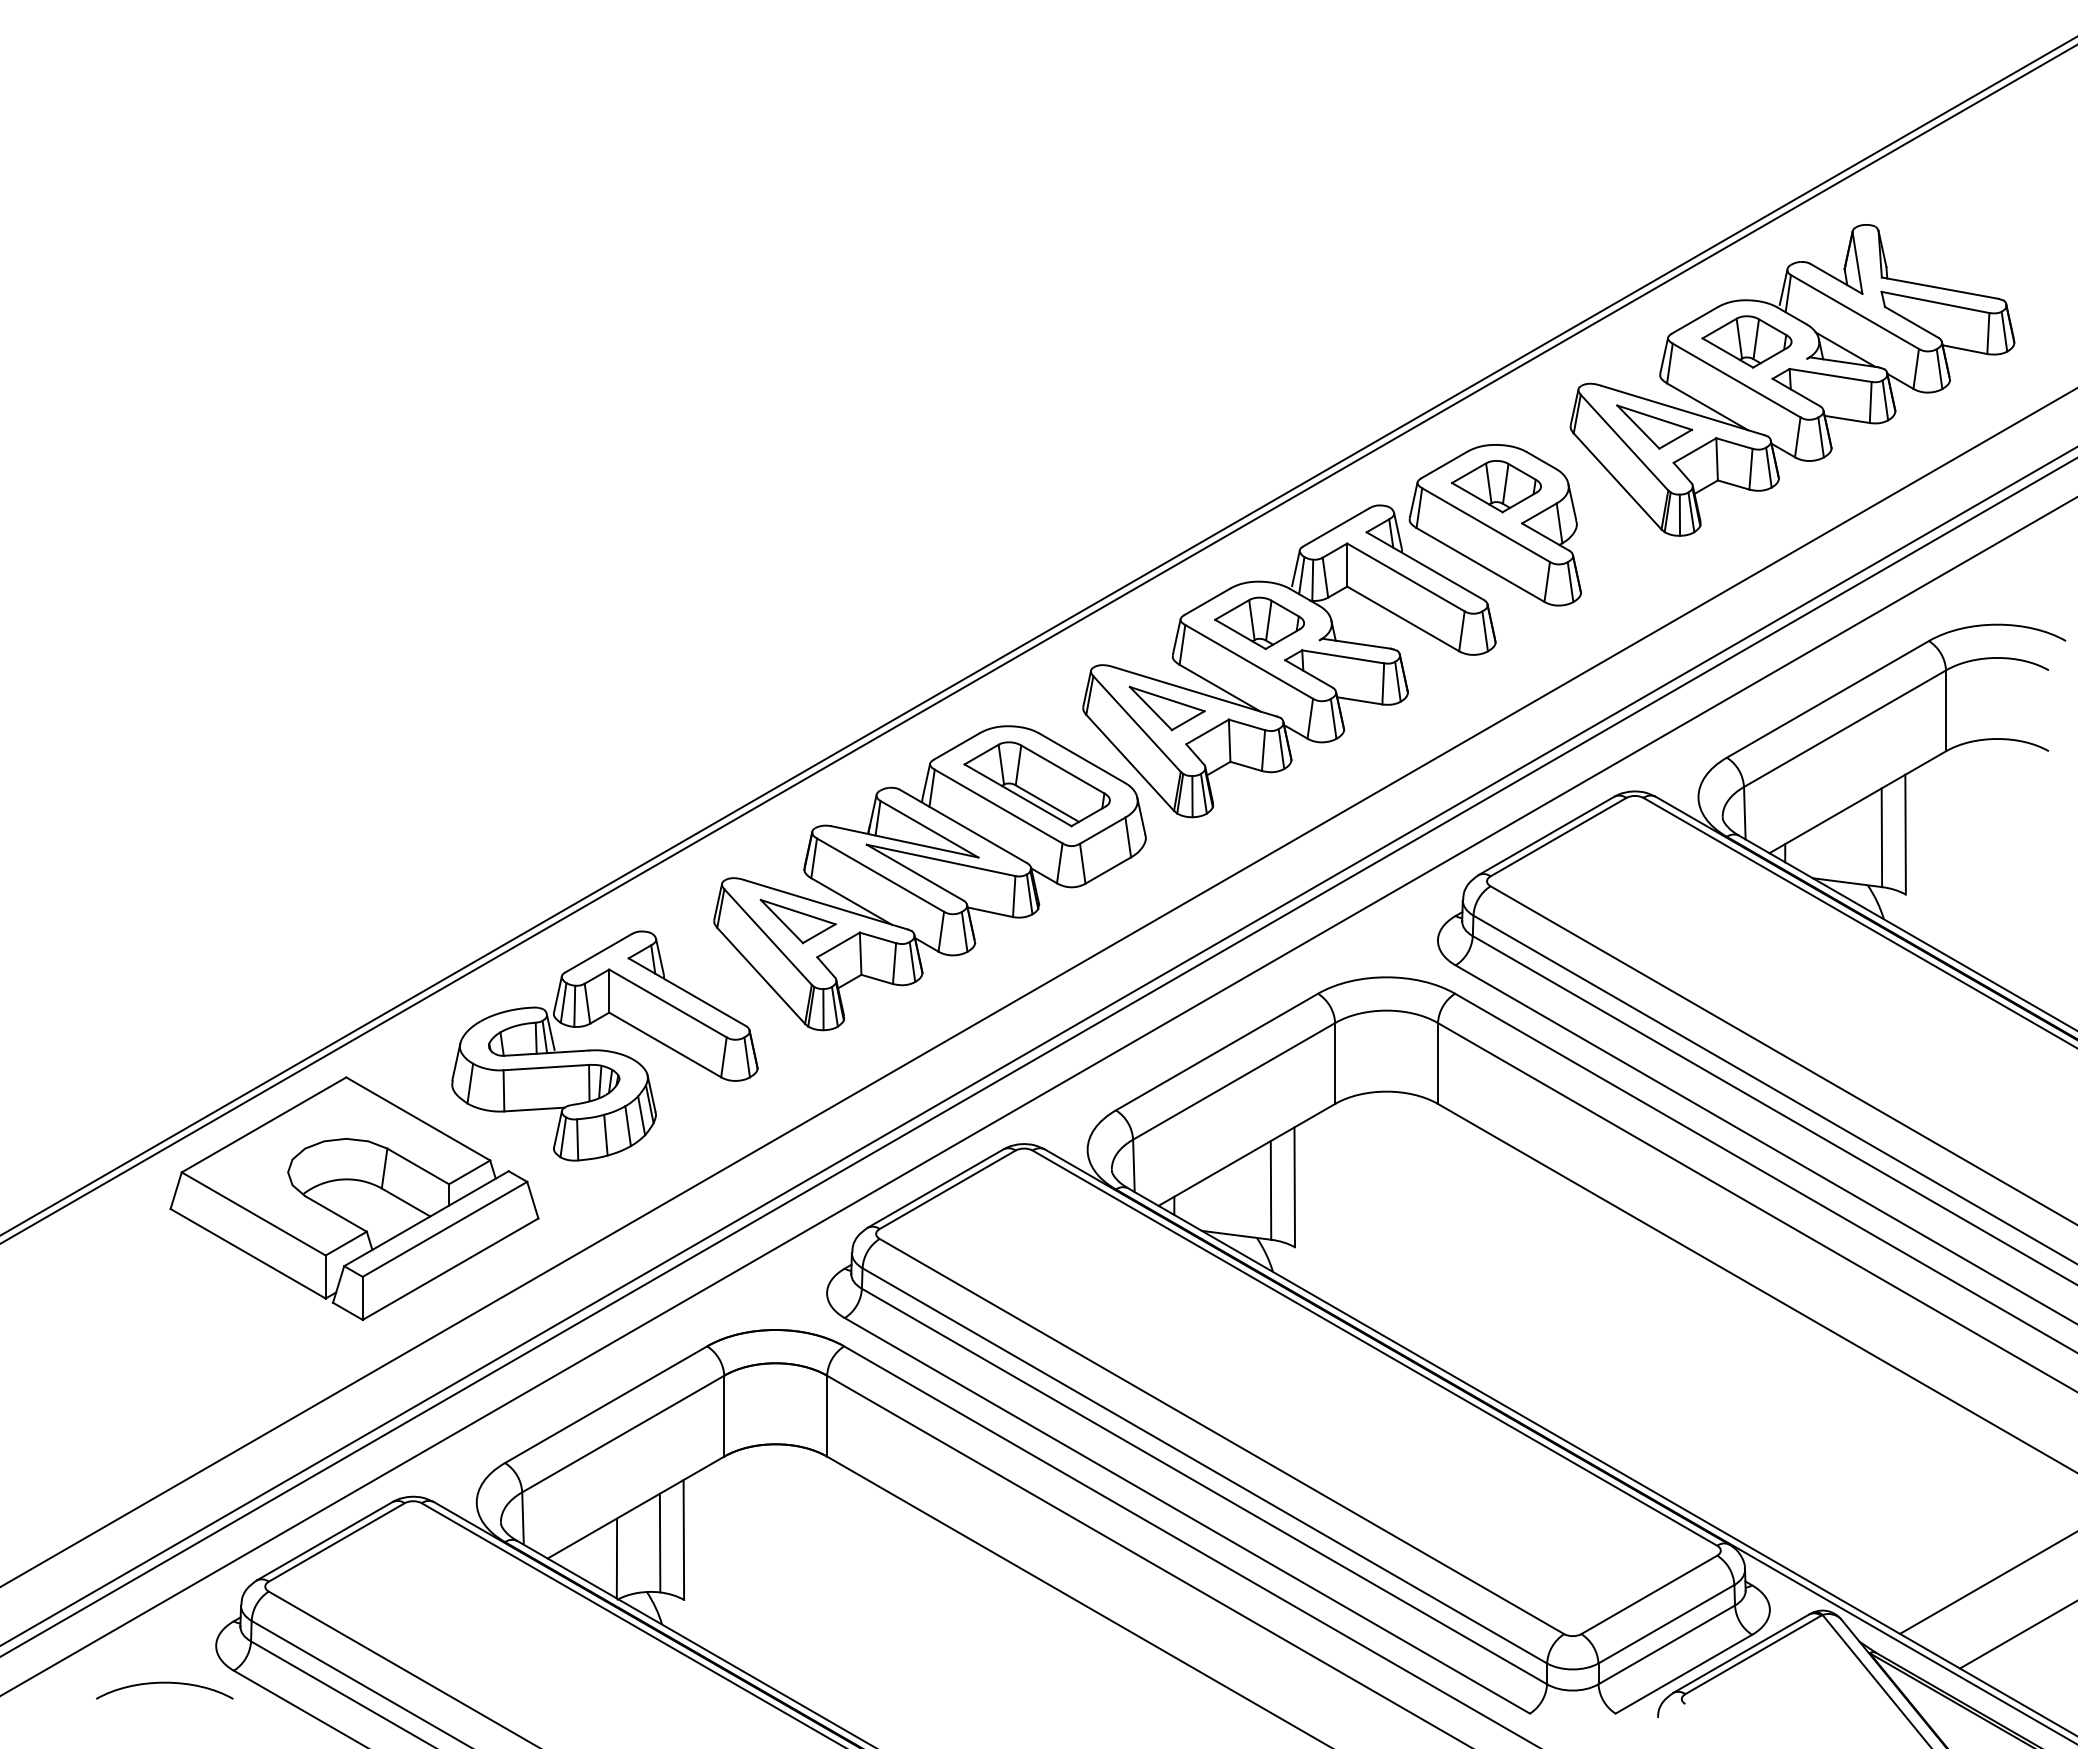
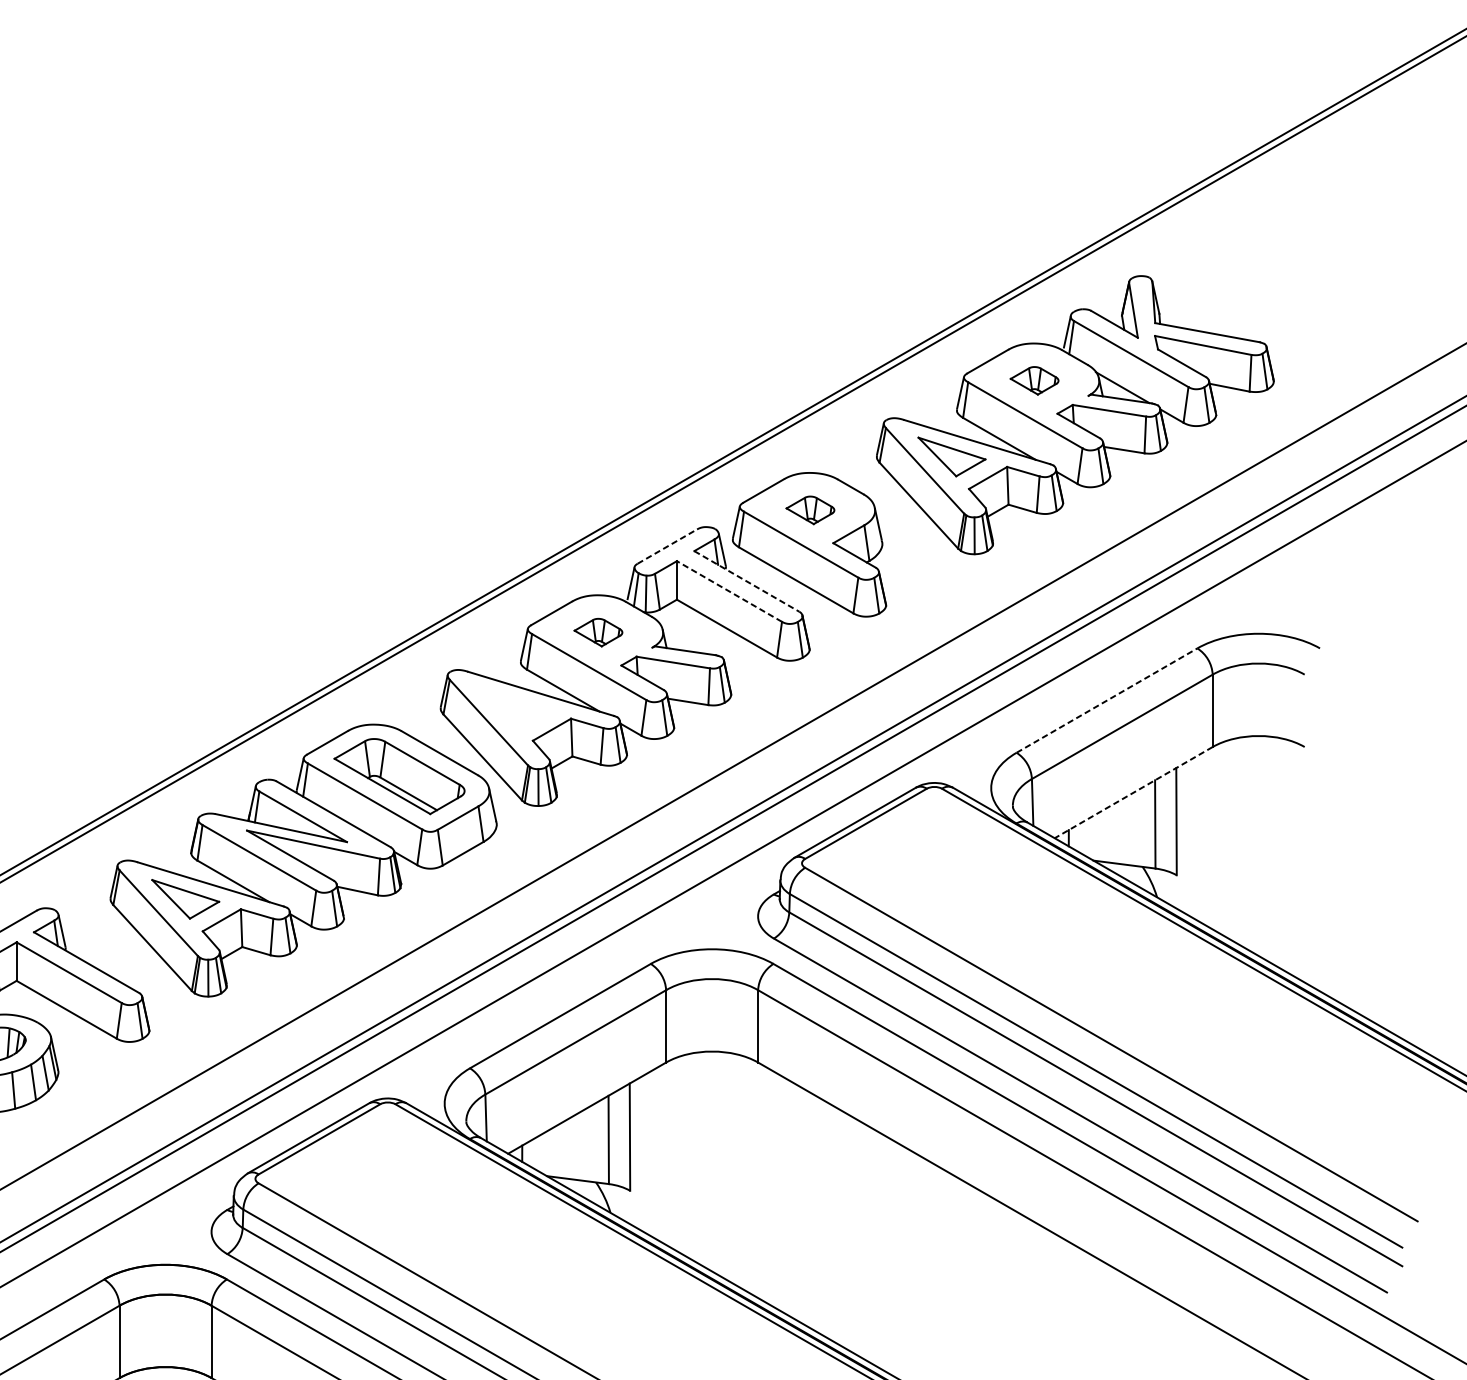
part: (1746, 341) -> (1034, 380), size x0.6
part: (1496, 486) -> (810, 510), size x0.6
line: (1336, 527) -> (667, 546), solid -> dashed
line: (1425, 566) -> (746, 581), solid -> dashed
line: (1405, 577) -> (729, 591), solid -> dashed
part: (1259, 623) -> (598, 632), size x0.6
line: (1827, 699) -> (1106, 700), solid -> dashed
part: (1166, 708) -> (515, 708), removed
line: (1857, 802) -> (1133, 792), solid -> dashed

